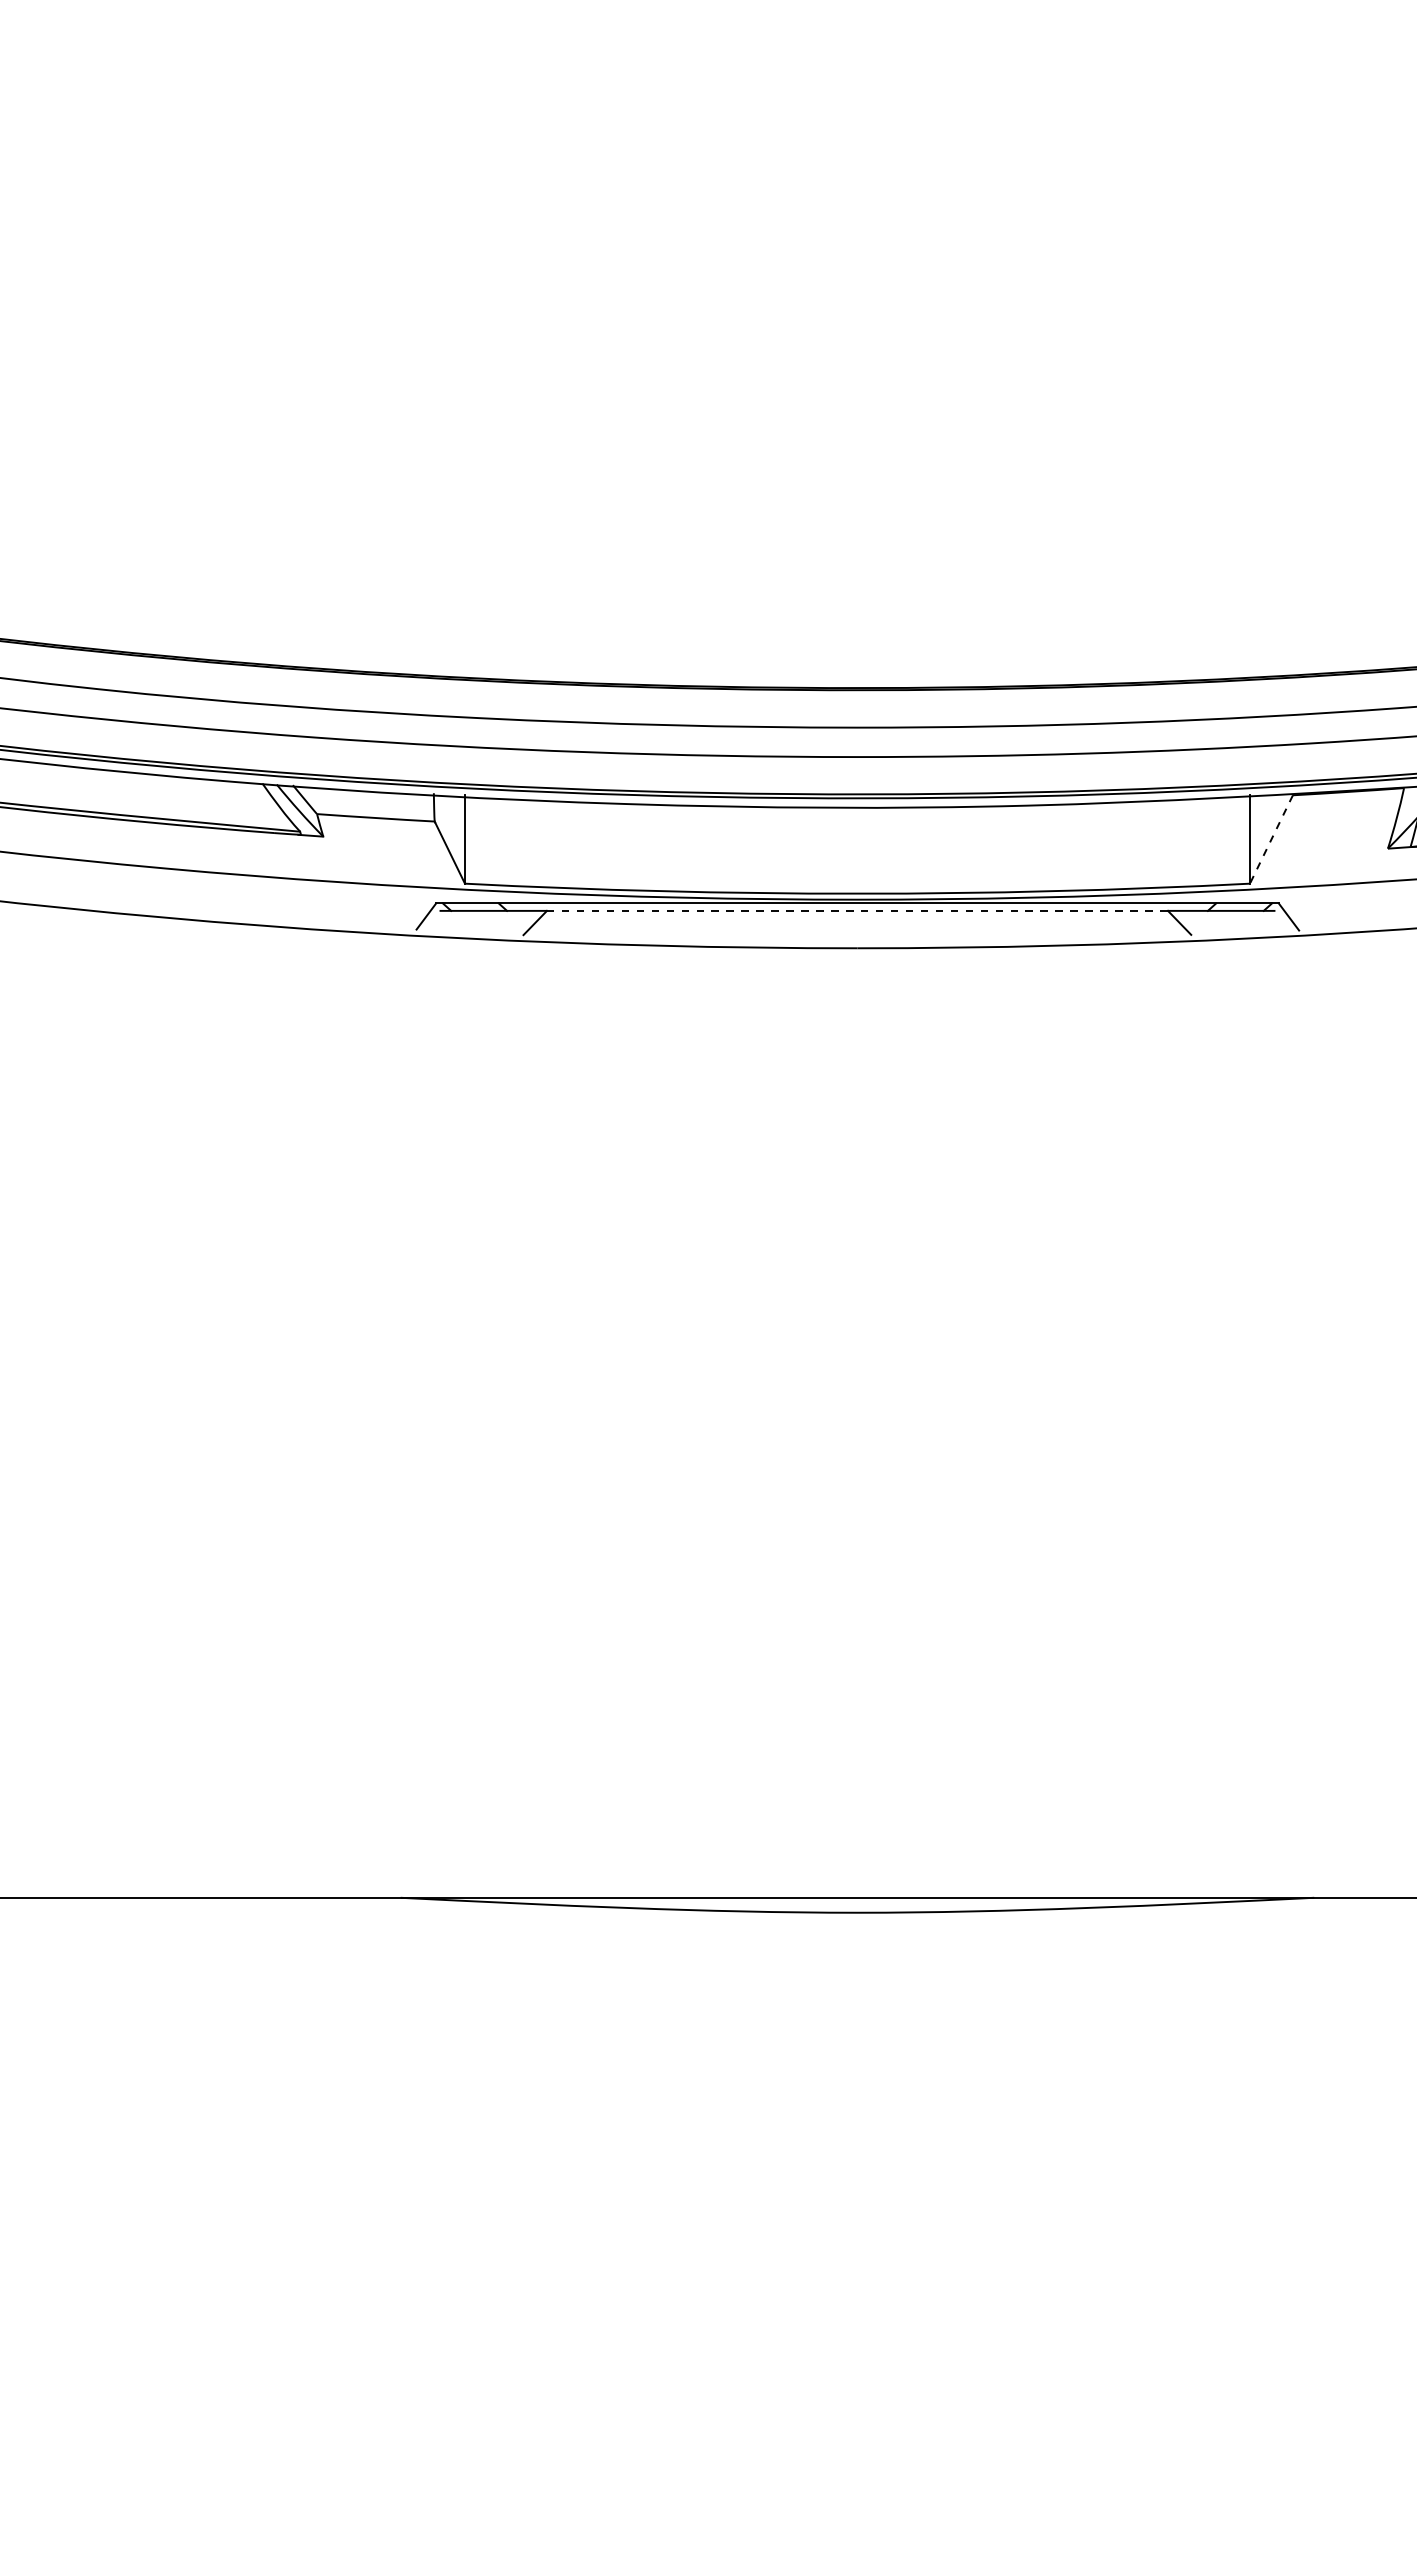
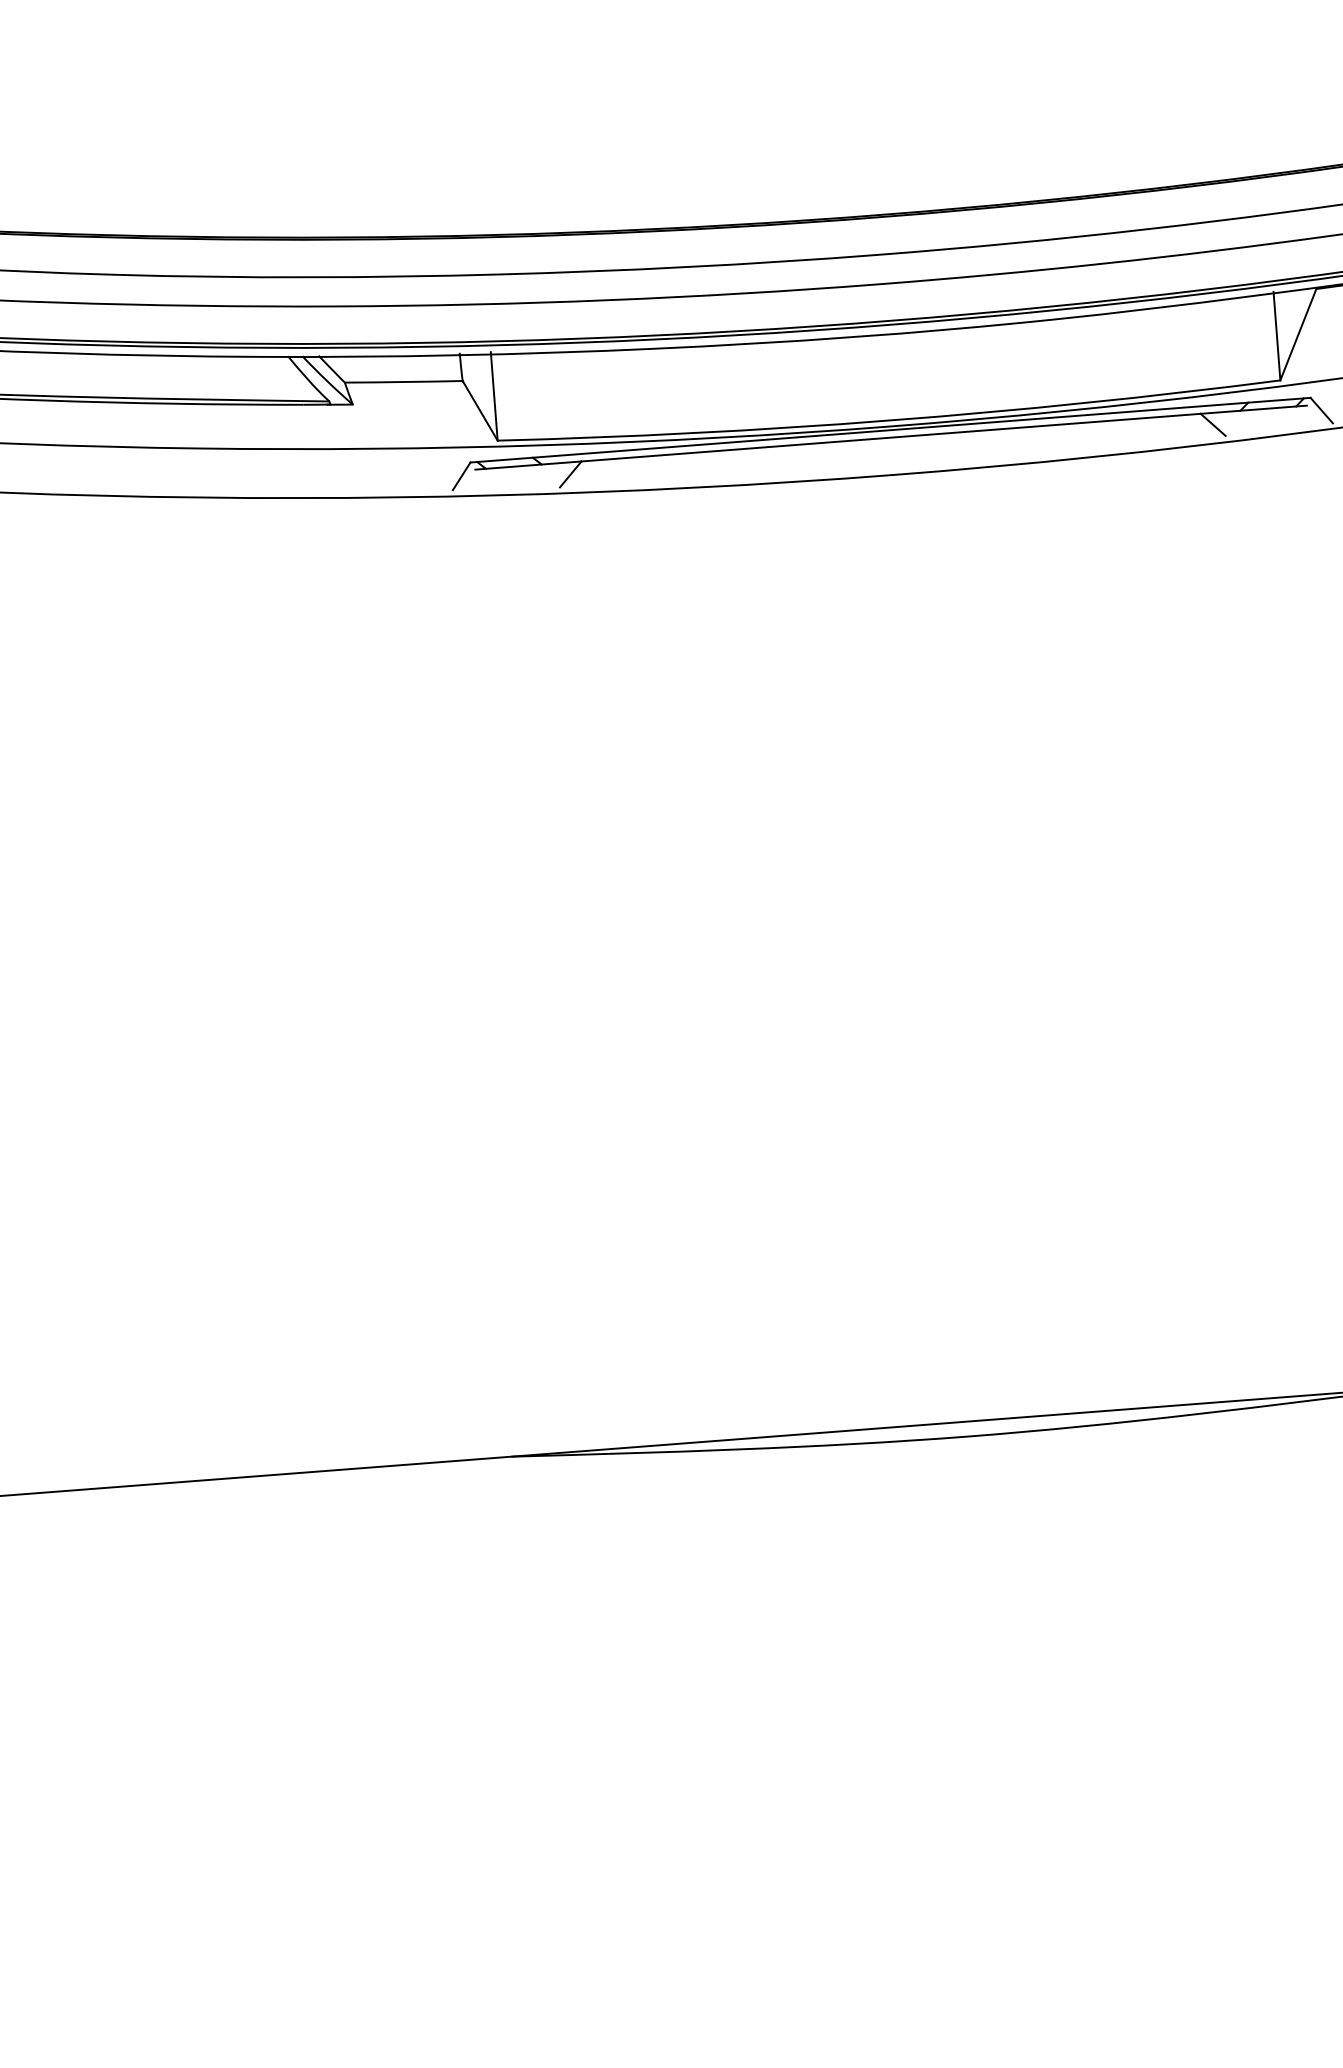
line: (1271, 839) -> (1298, 334), dashed -> solid
line: (857, 910) -> (891, 437), dashed -> solid

